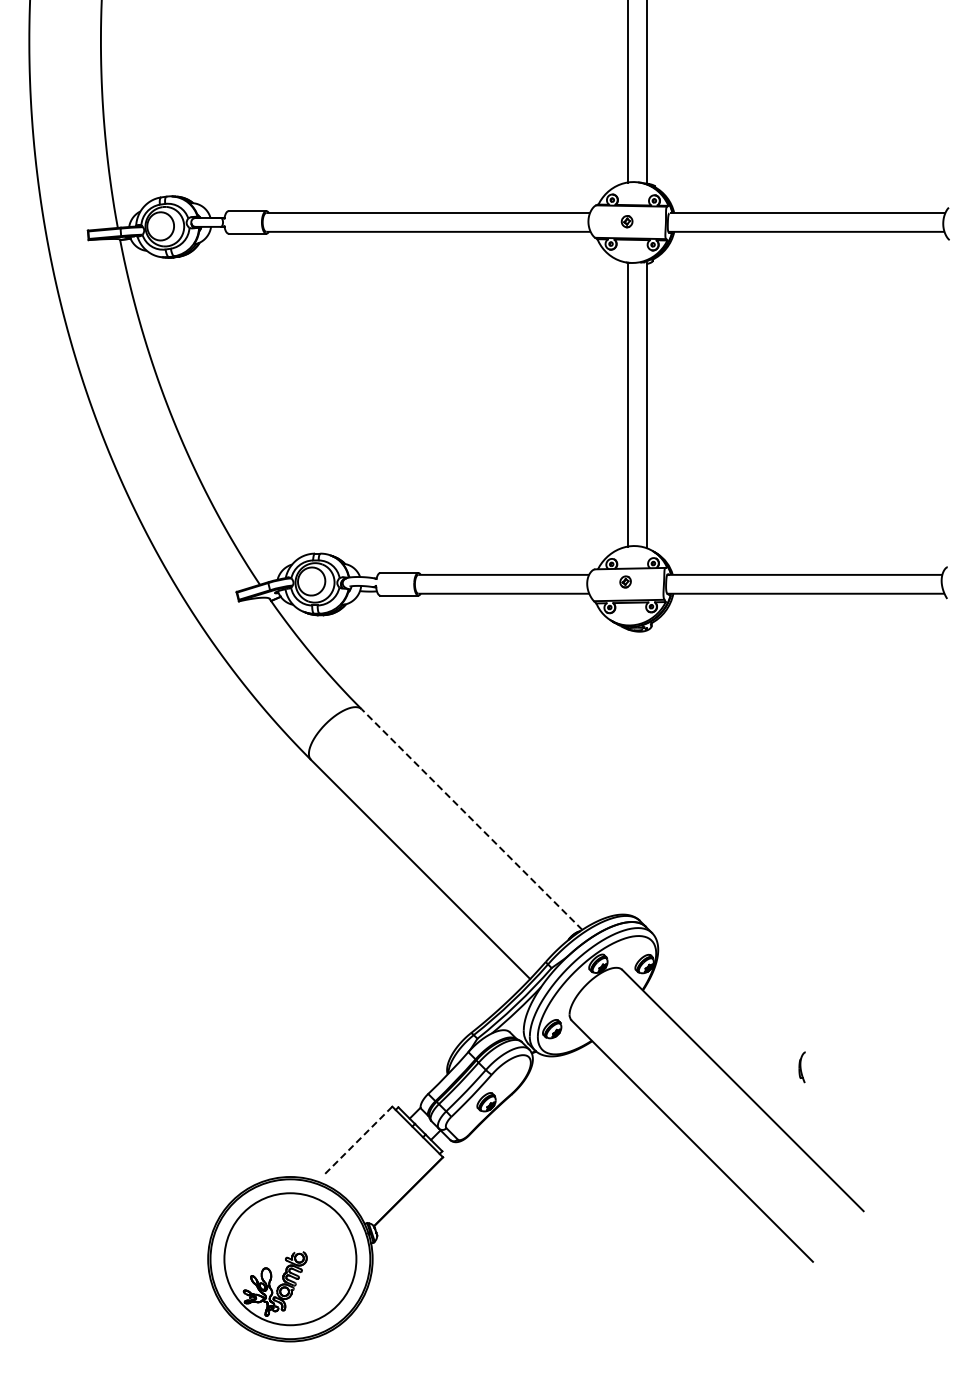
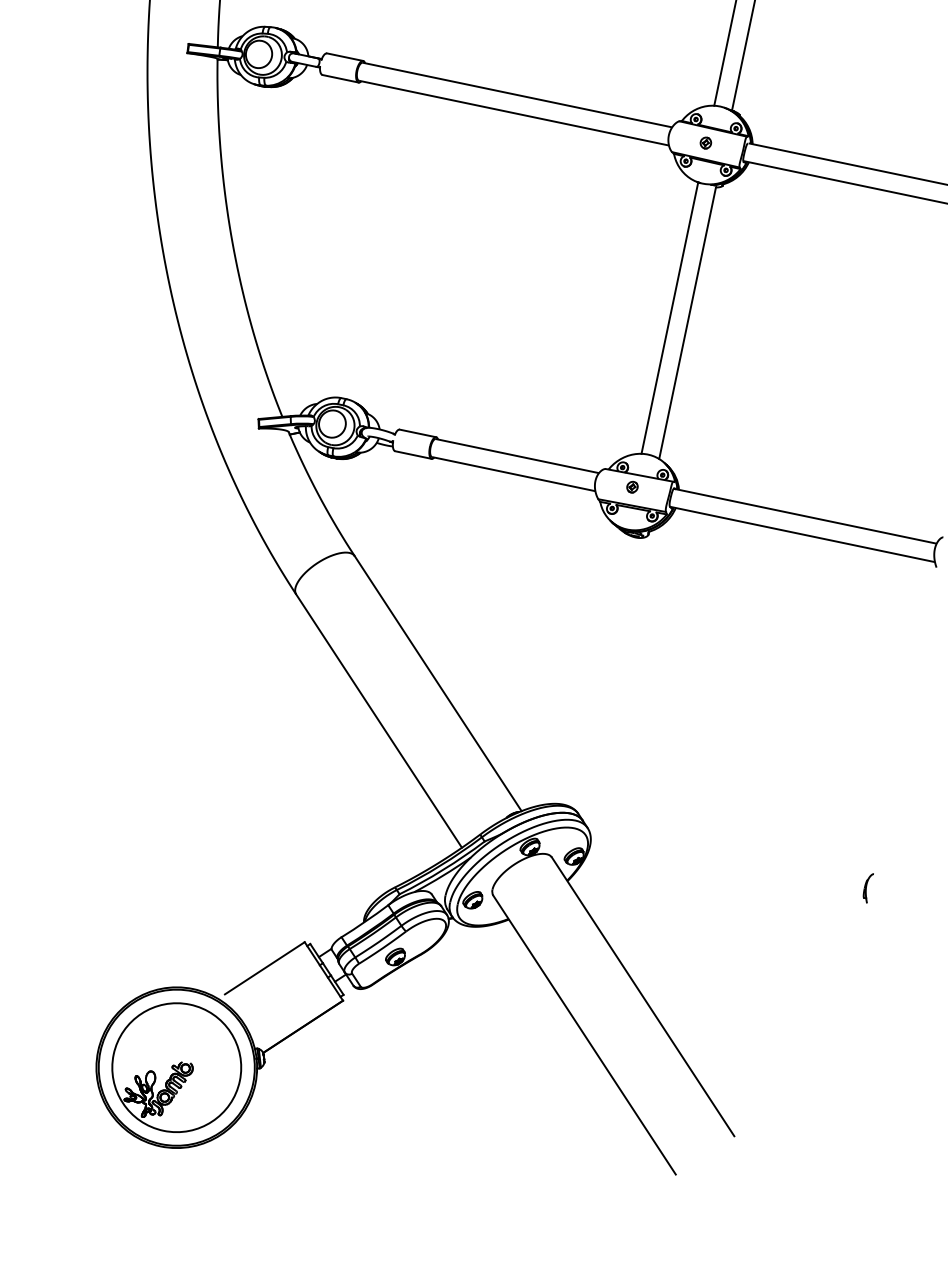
line: (471, 819) -> (437, 683), dashed -> solid
part: (801, 1067) -> (866, 887), moved
line: (357, 1141) -> (264, 968), dashed -> solid

